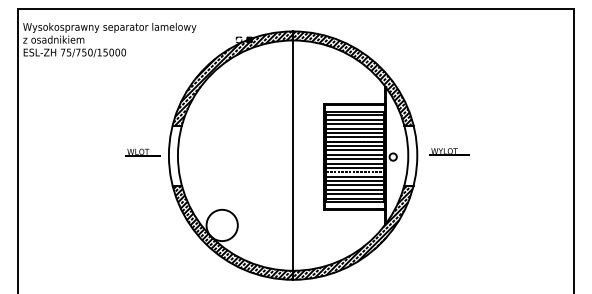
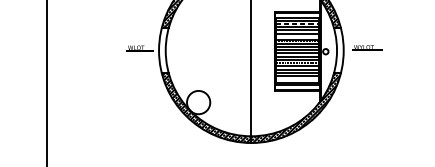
line: (355, 119) -> (297, 23), solid -> dashed
line: (354, 137) -> (297, 37), removed
line: (354, 194) -> (297, 79), removed

